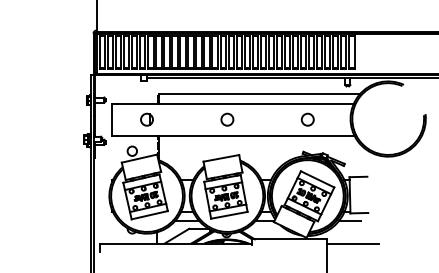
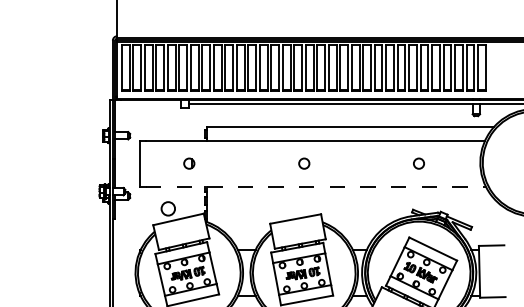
part: (146, 119) -> (188, 163), size x0.6
circle: (227, 119) -> (304, 163), size x0.6
circle: (307, 119) -> (418, 163), size x0.6
line: (235, 135) -> (315, 186), solid -> dashed

